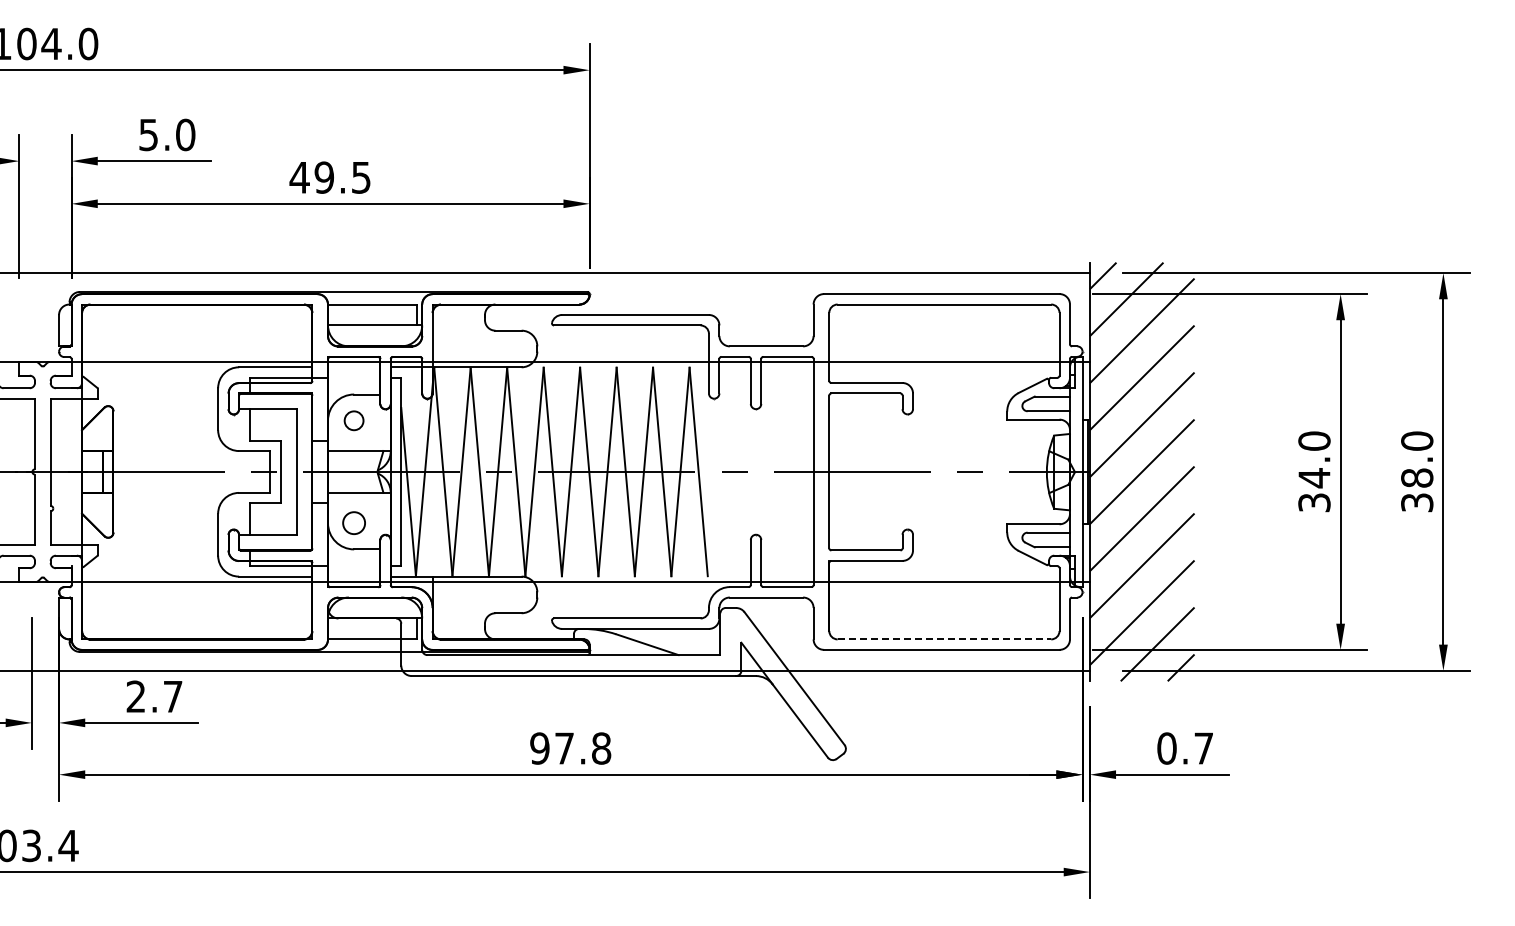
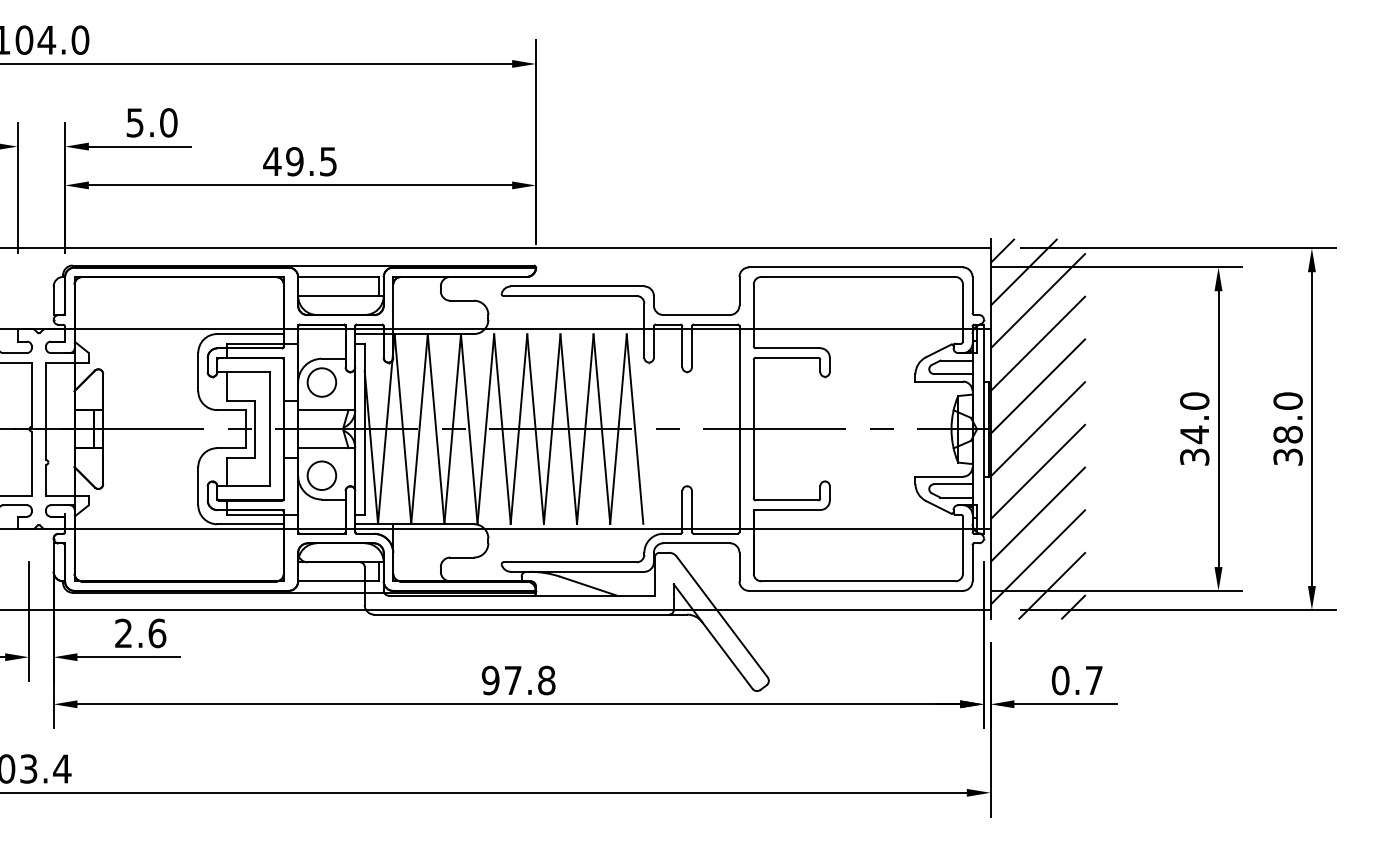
circle: (353, 420) -> (321, 382), size x1.67
circle: (353, 522) -> (321, 475), size x1.43
line: (944, 639) -> (858, 581), dashed -> solid
text: (172, 696) -> (156, 633), 2.7 -> 2.6

